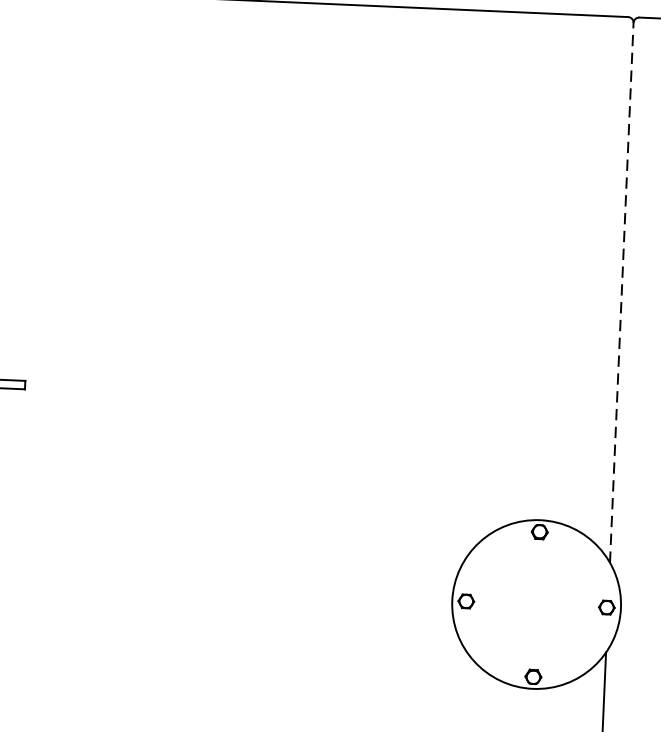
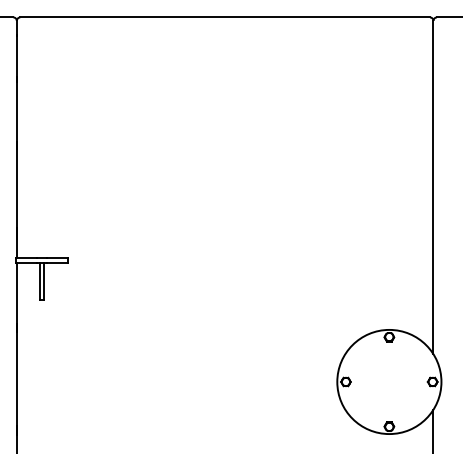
line: (621, 292) -> (433, 187), dashed -> solid

